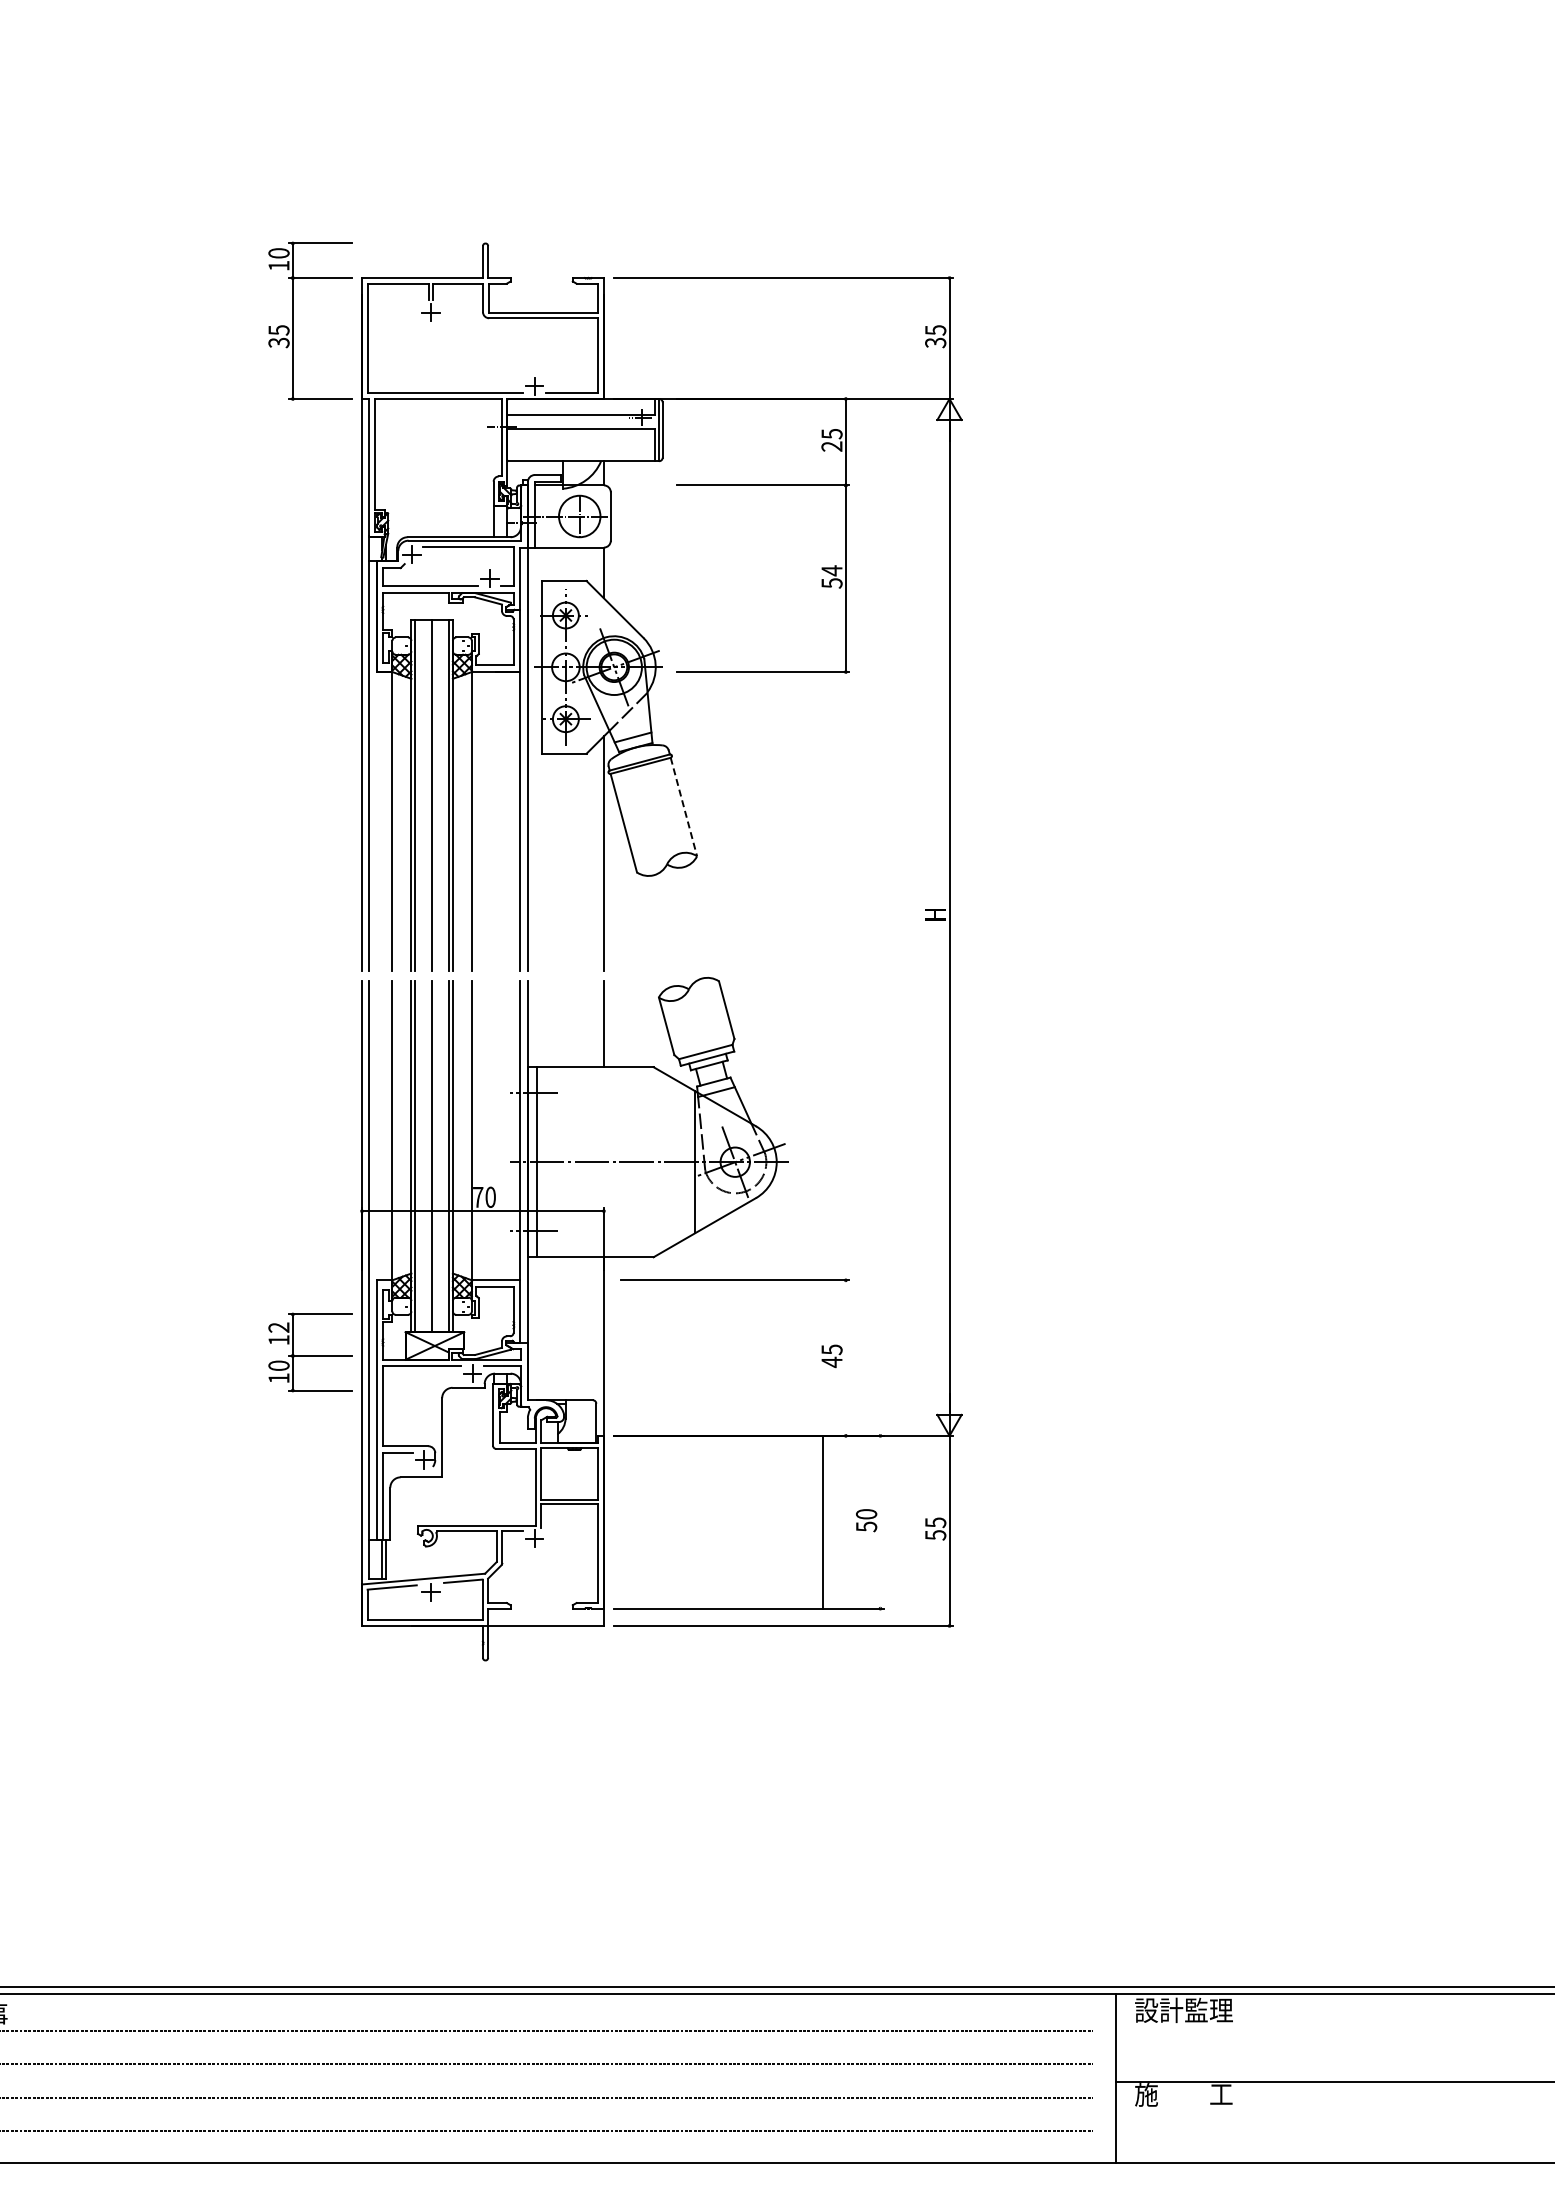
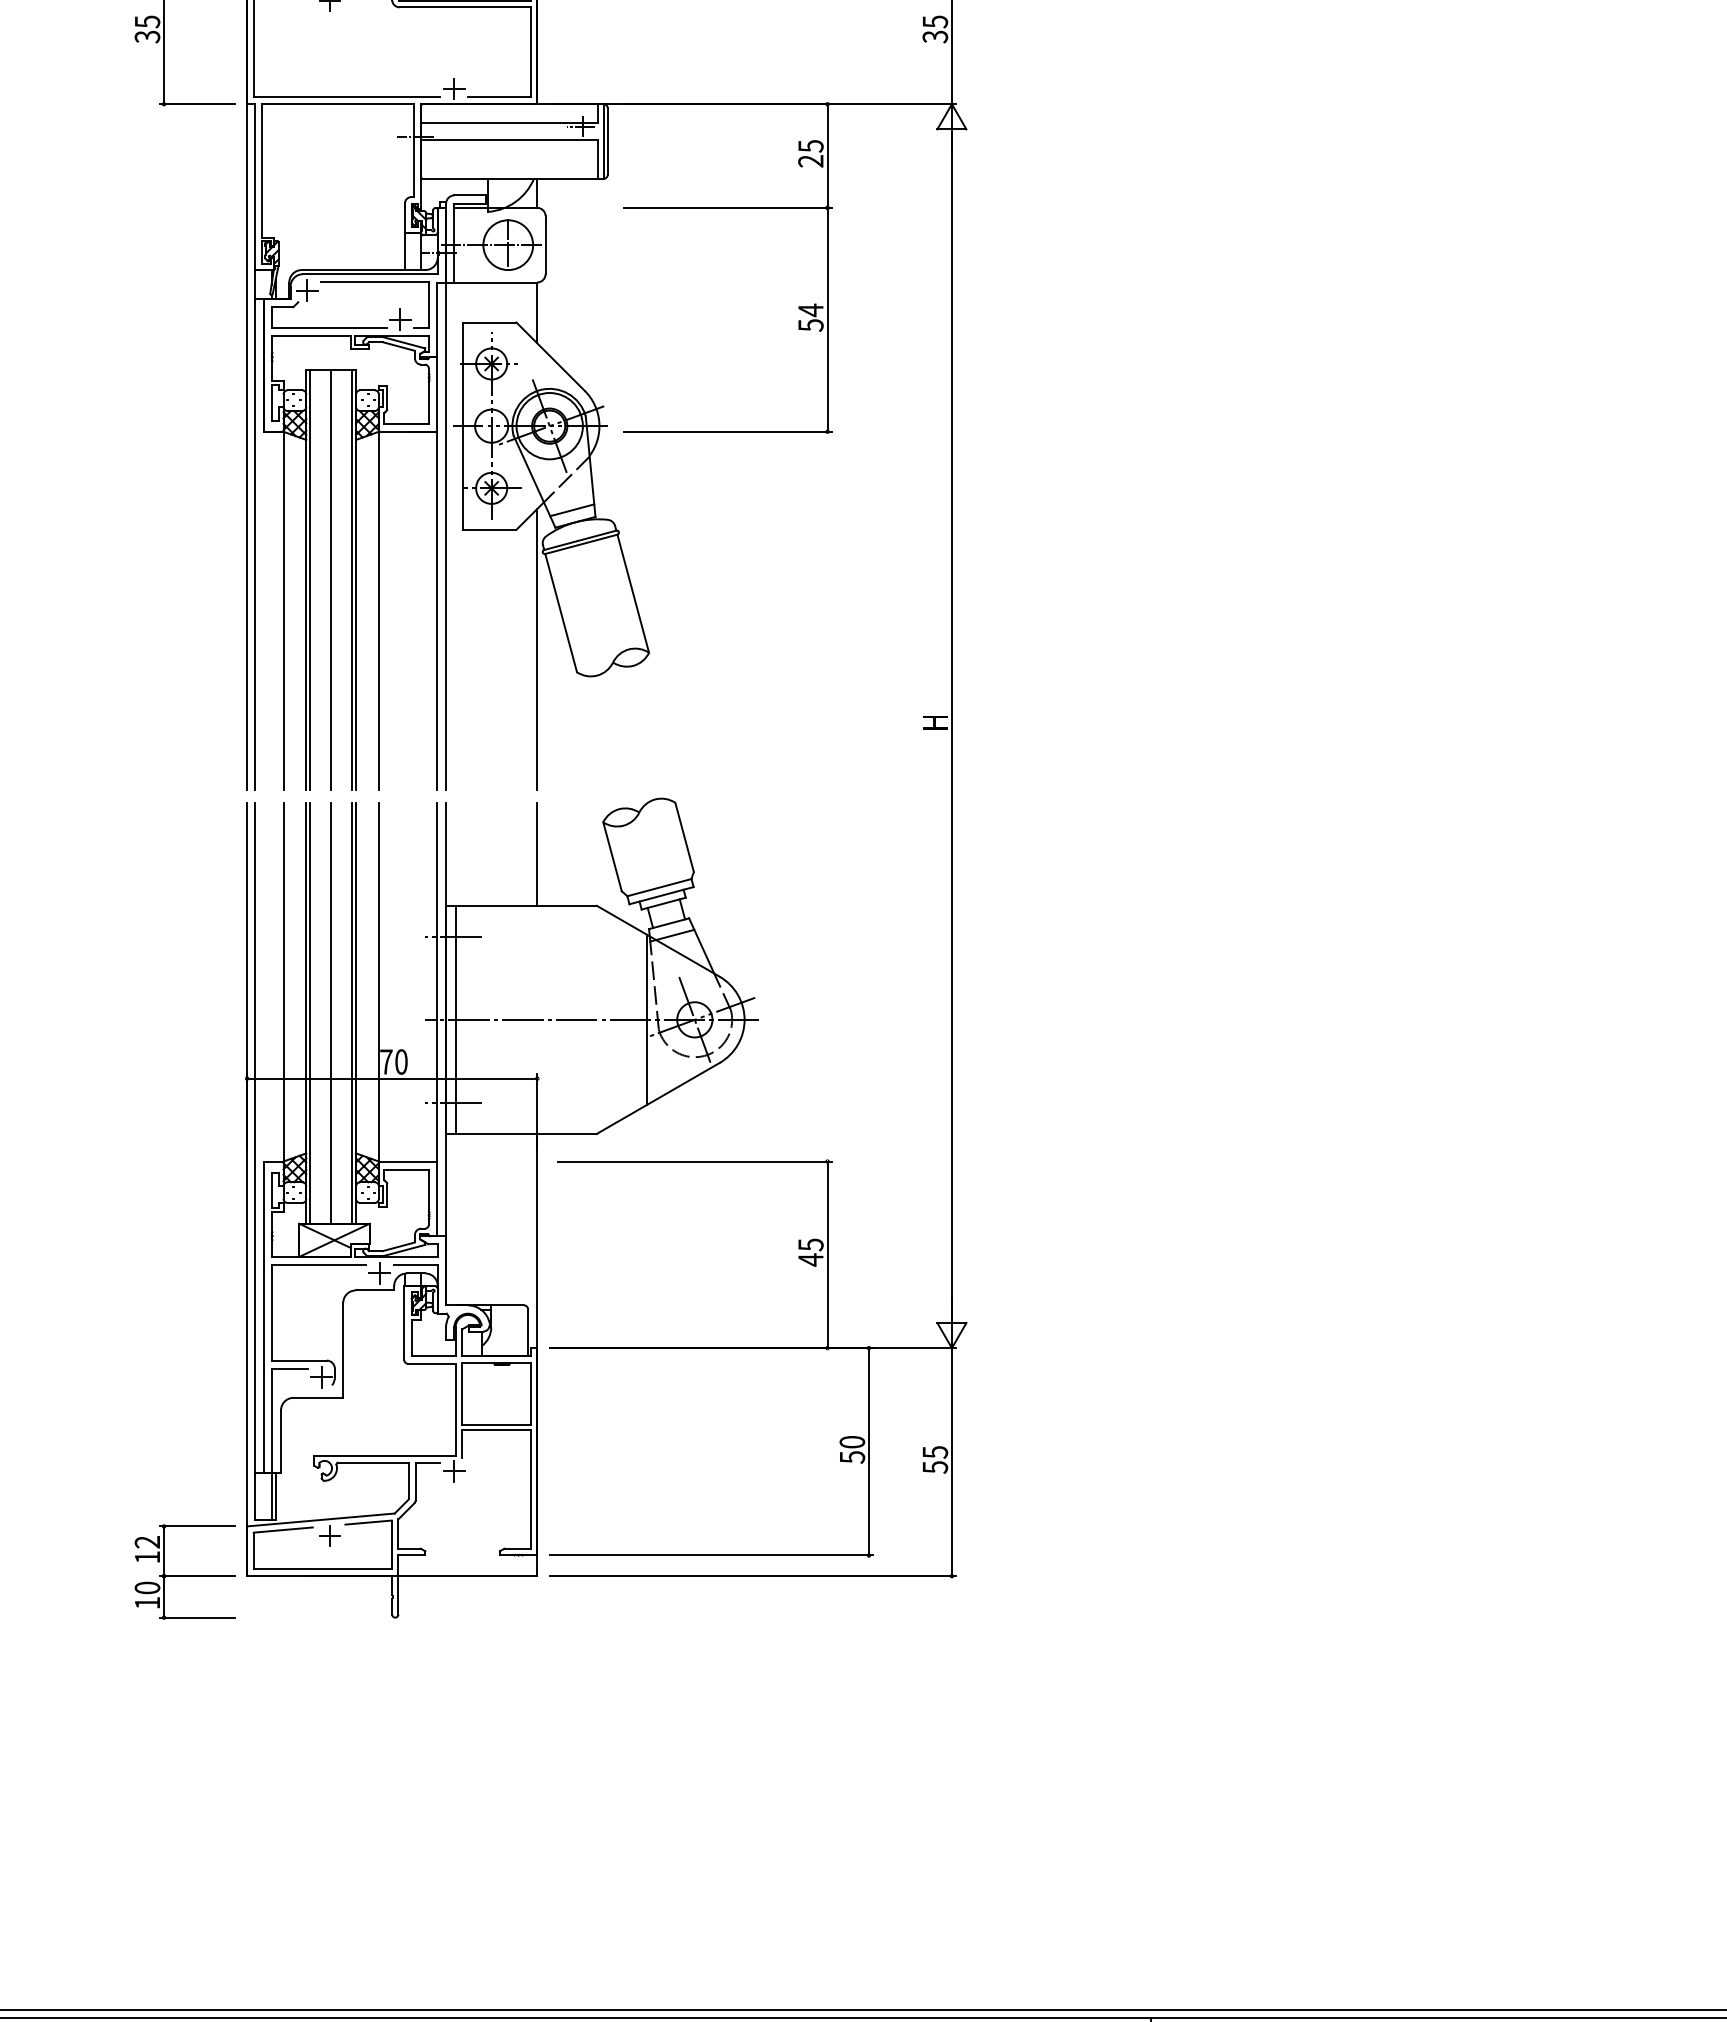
line: (683, 807) -> (632, 594), dashed -> solid
part: (310, 1352) -> (185, 1572), moved
line: (845, 1357) -> (827, 1254), added
line: (823, 1521) -> (869, 1450), moved

